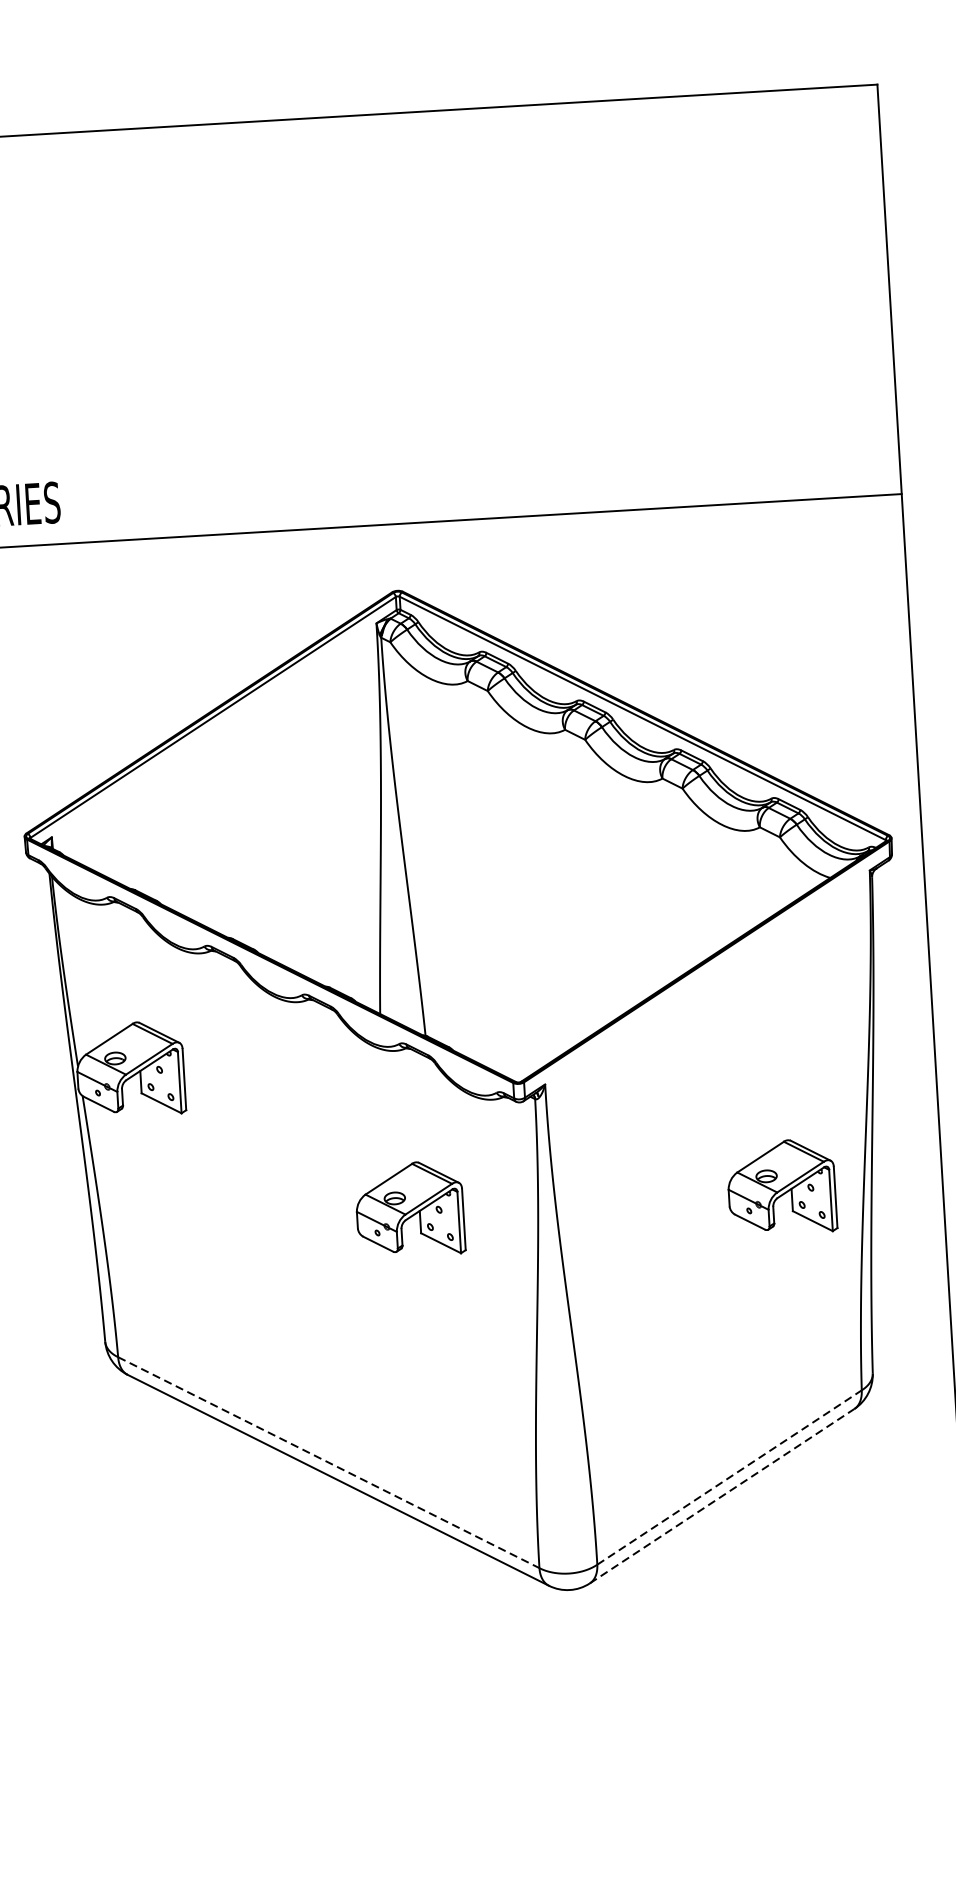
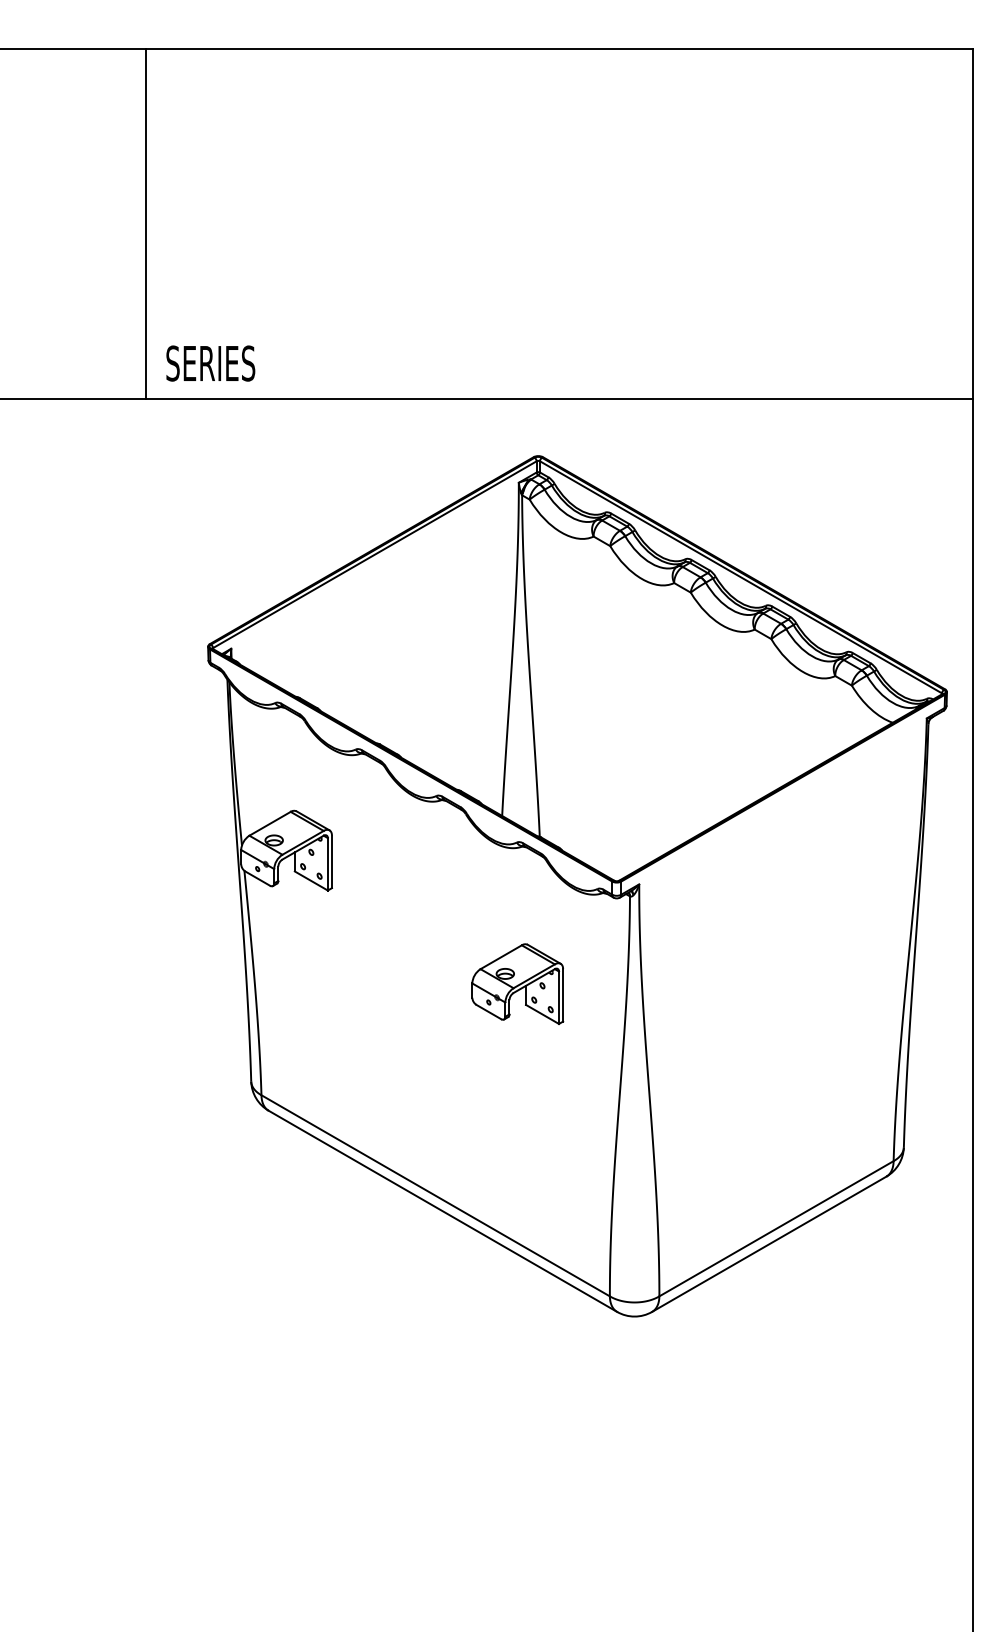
part: (781, 1186) -> (835, 983), removed
line: (329, 1463) -> (436, 1196), dashed -> solid
line: (729, 1477) -> (776, 1228), dashed -> solid
line: (722, 1496) -> (769, 1244), dashed -> solid

